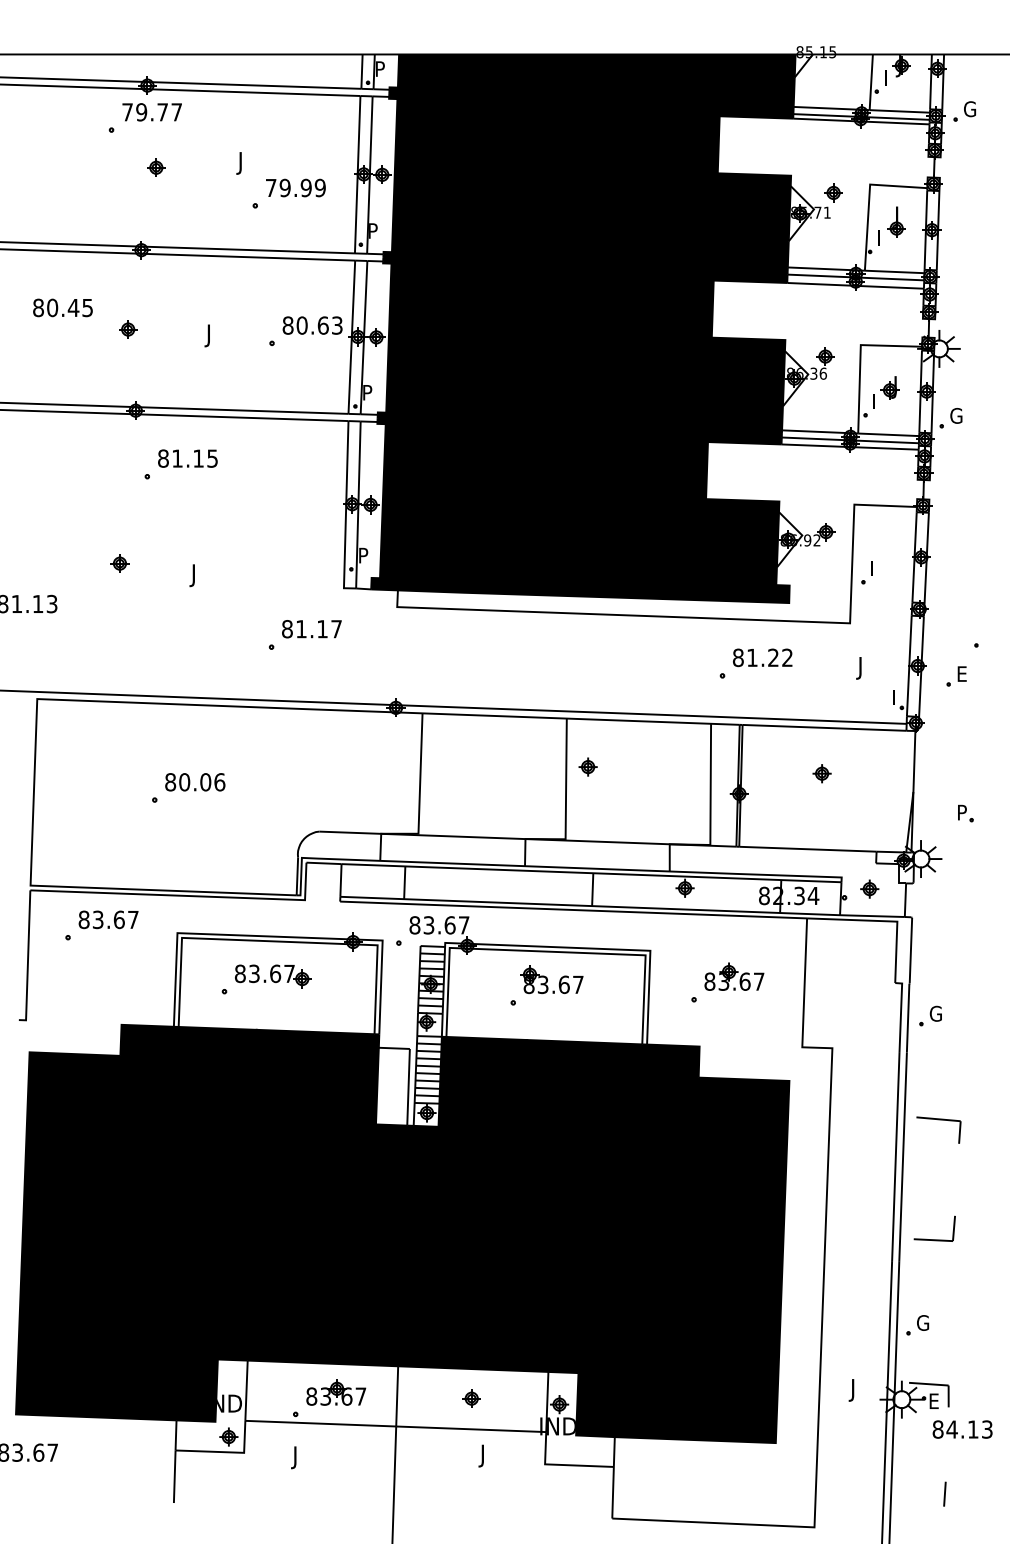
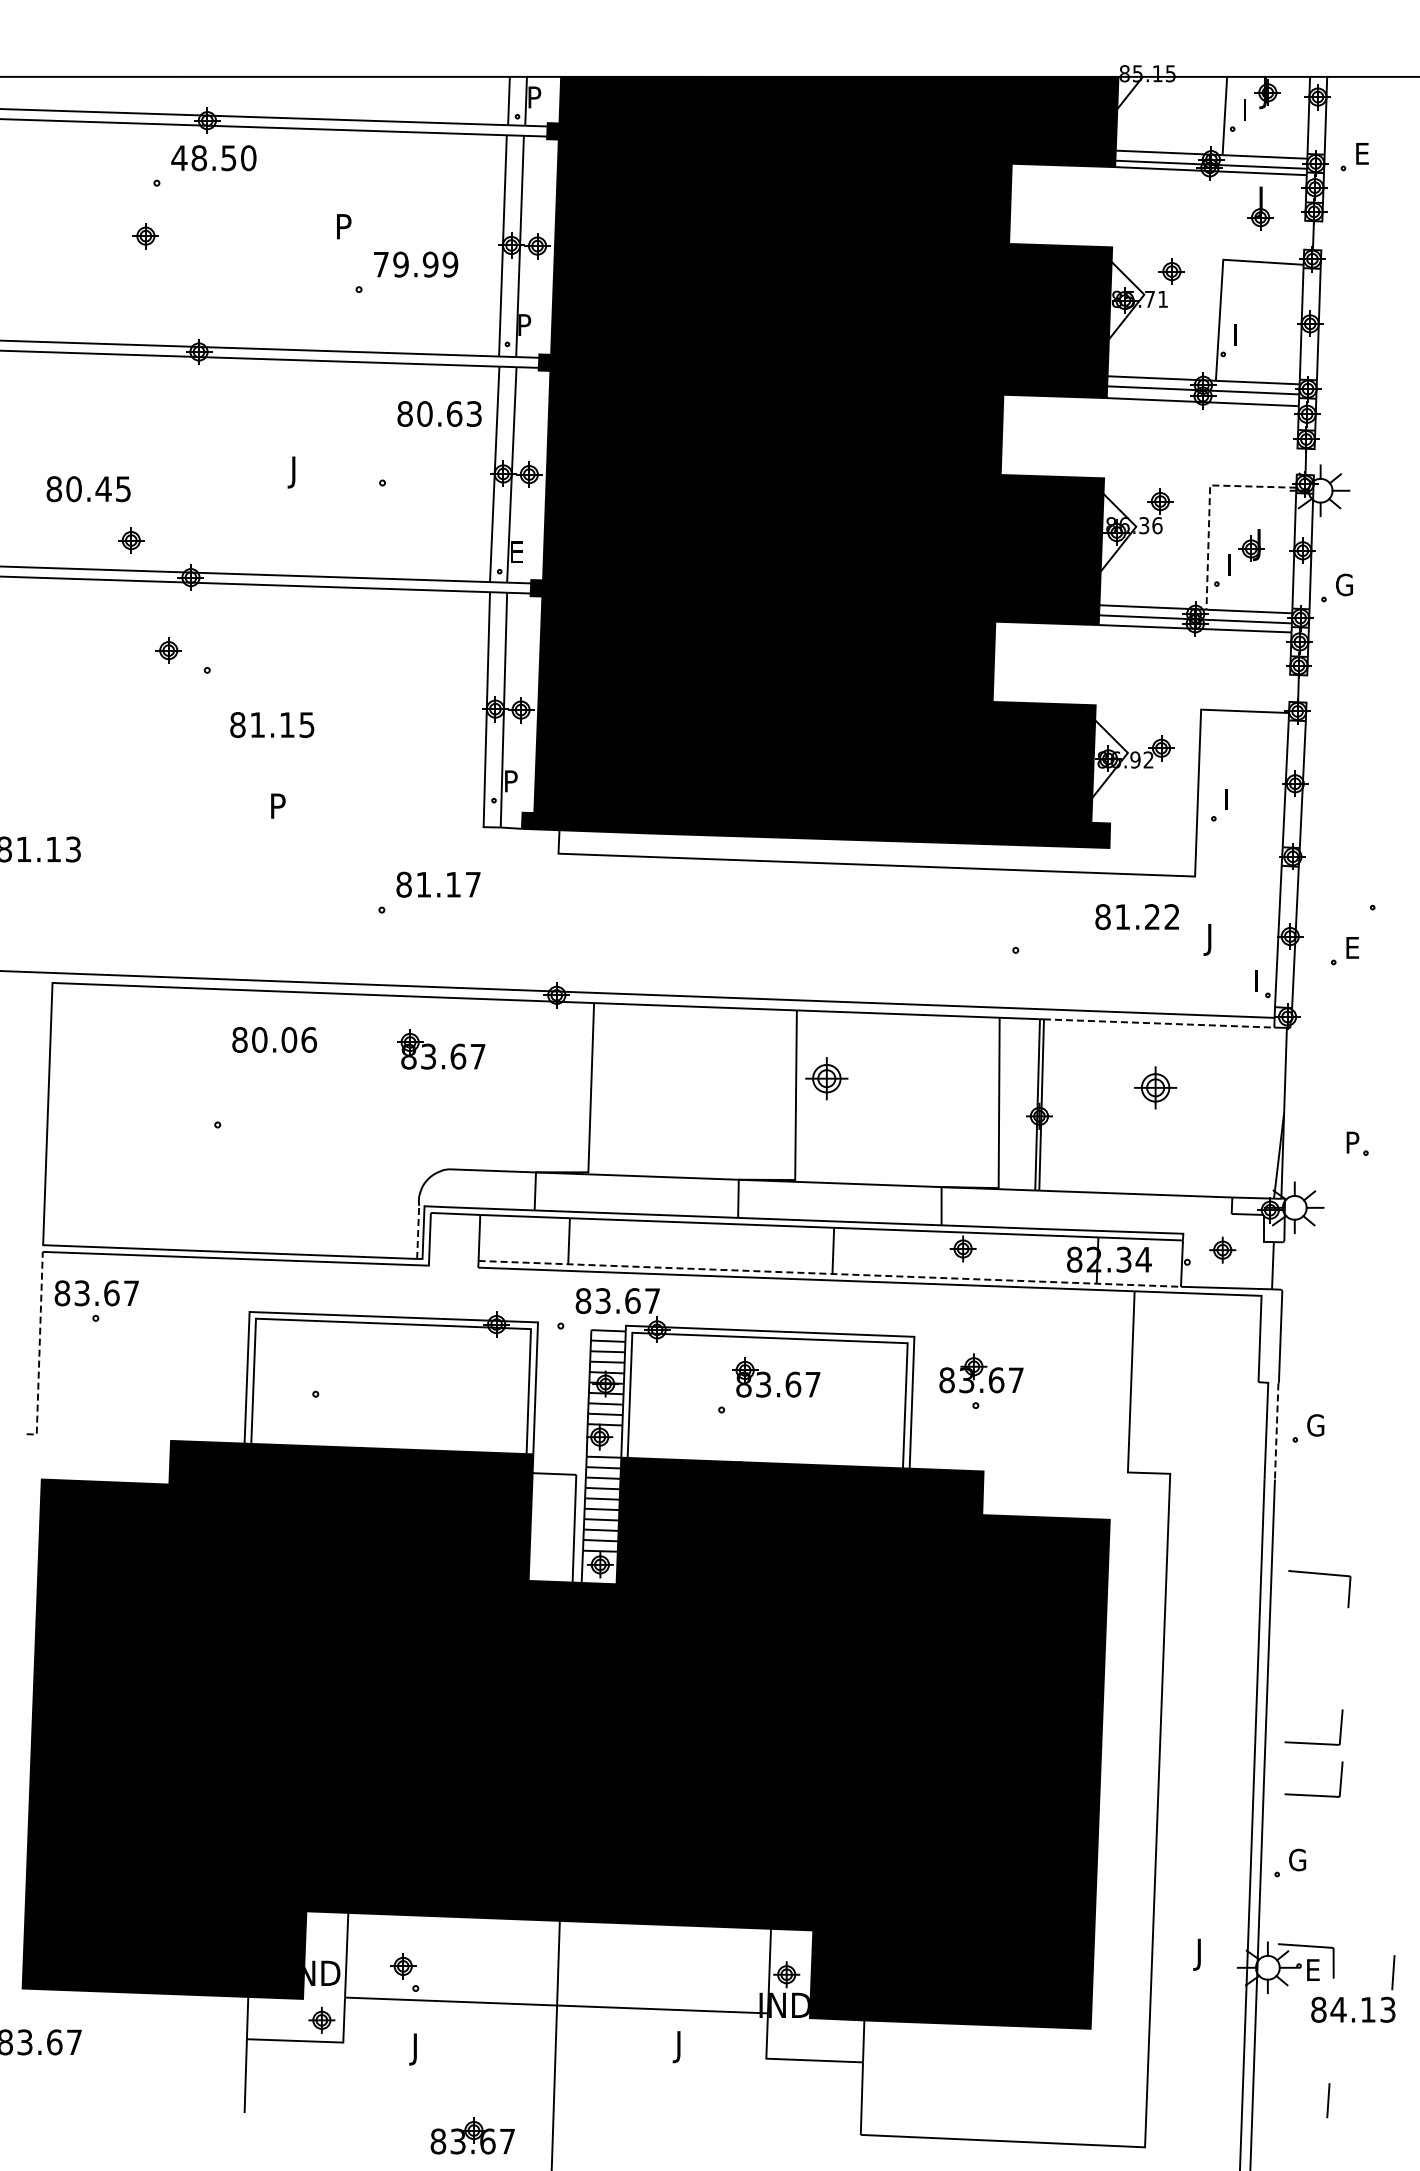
text: (969, 108) -> (1363, 153), G -> E
text: (151, 112) -> (213, 158), 79.77 -> 48.50
text: (242, 163) -> (341, 230), J -> P
part: (156, 168) -> (145, 236), moved
part: (896, 222) -> (1260, 208), moved
text: (62, 308) -> (88, 489), moved
text: (312, 325) -> (439, 413), moved
part: (128, 329) -> (131, 540), moved
line: (860, 358) -> (1209, 504), solid -> dashed
text: (367, 392) -> (516, 552), P -> E
text: (188, 458) -> (272, 724), moved
part: (119, 563) -> (168, 650), moved
text: (195, 575) -> (275, 809), J -> P
text: (762, 657) -> (1136, 916), moved
line: (824, 727) -> (1159, 1023), solid -> dashed
part: (313, 746) -> (441, 1049), added
part: (587, 767) -> (826, 1078), size x1.6
part: (821, 773) -> (1155, 1087), size x1.6
text: (195, 781) -> (274, 1039), moved
line: (297, 876) -> (418, 1232), solid -> dashed
line: (590, 905) -> (830, 1273), solid -> dashed
text: (108, 919) -> (96, 1293), moved
line: (28, 959) -> (39, 1348), solid -> dashed
part: (273, 976) -> (384, 1372), removed
part: (734, 976) -> (981, 1373), moved
line: (908, 1018) -> (1276, 1432), solid -> dashed
part: (934, 1276) -> (1313, 1794), added
part: (336, 1392) -> (472, 2135), moved
part: (471, 1398) -> (403, 1966), moved
line: (991, 1403) -> (1393, 1972), added

